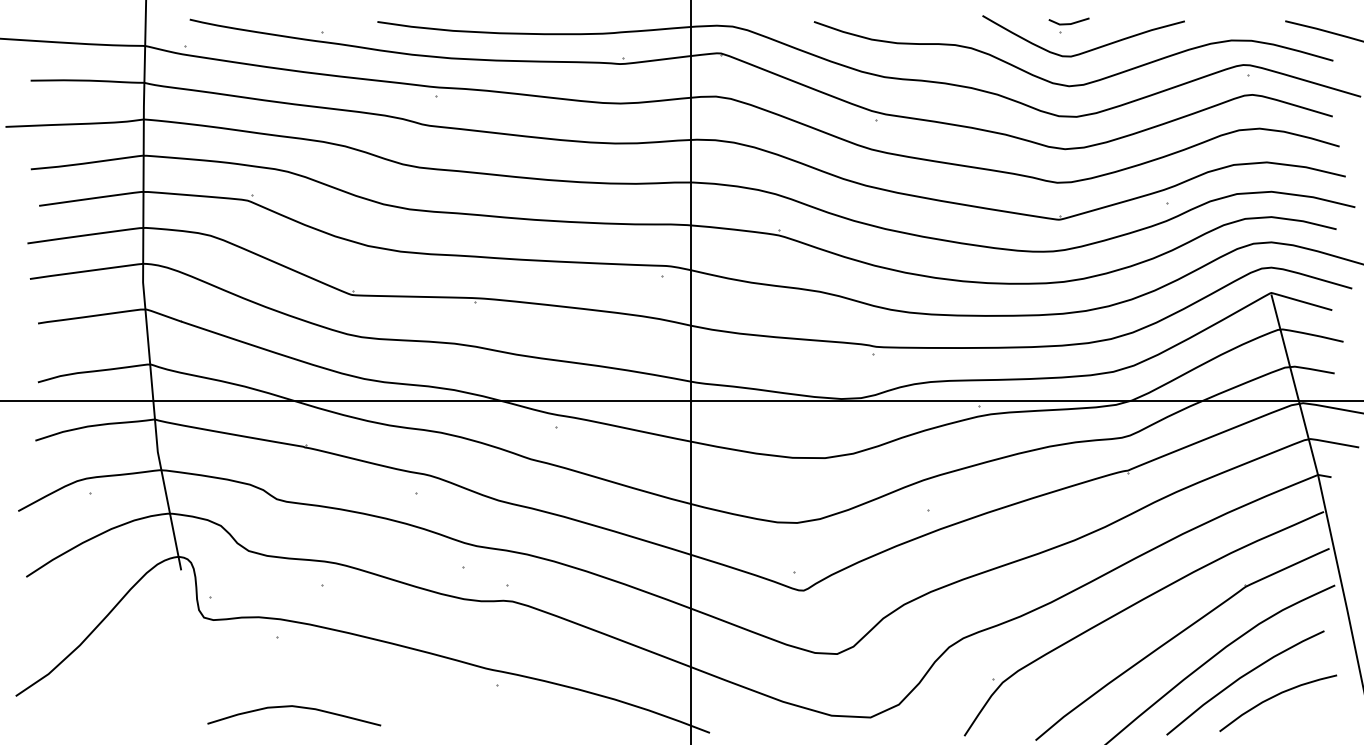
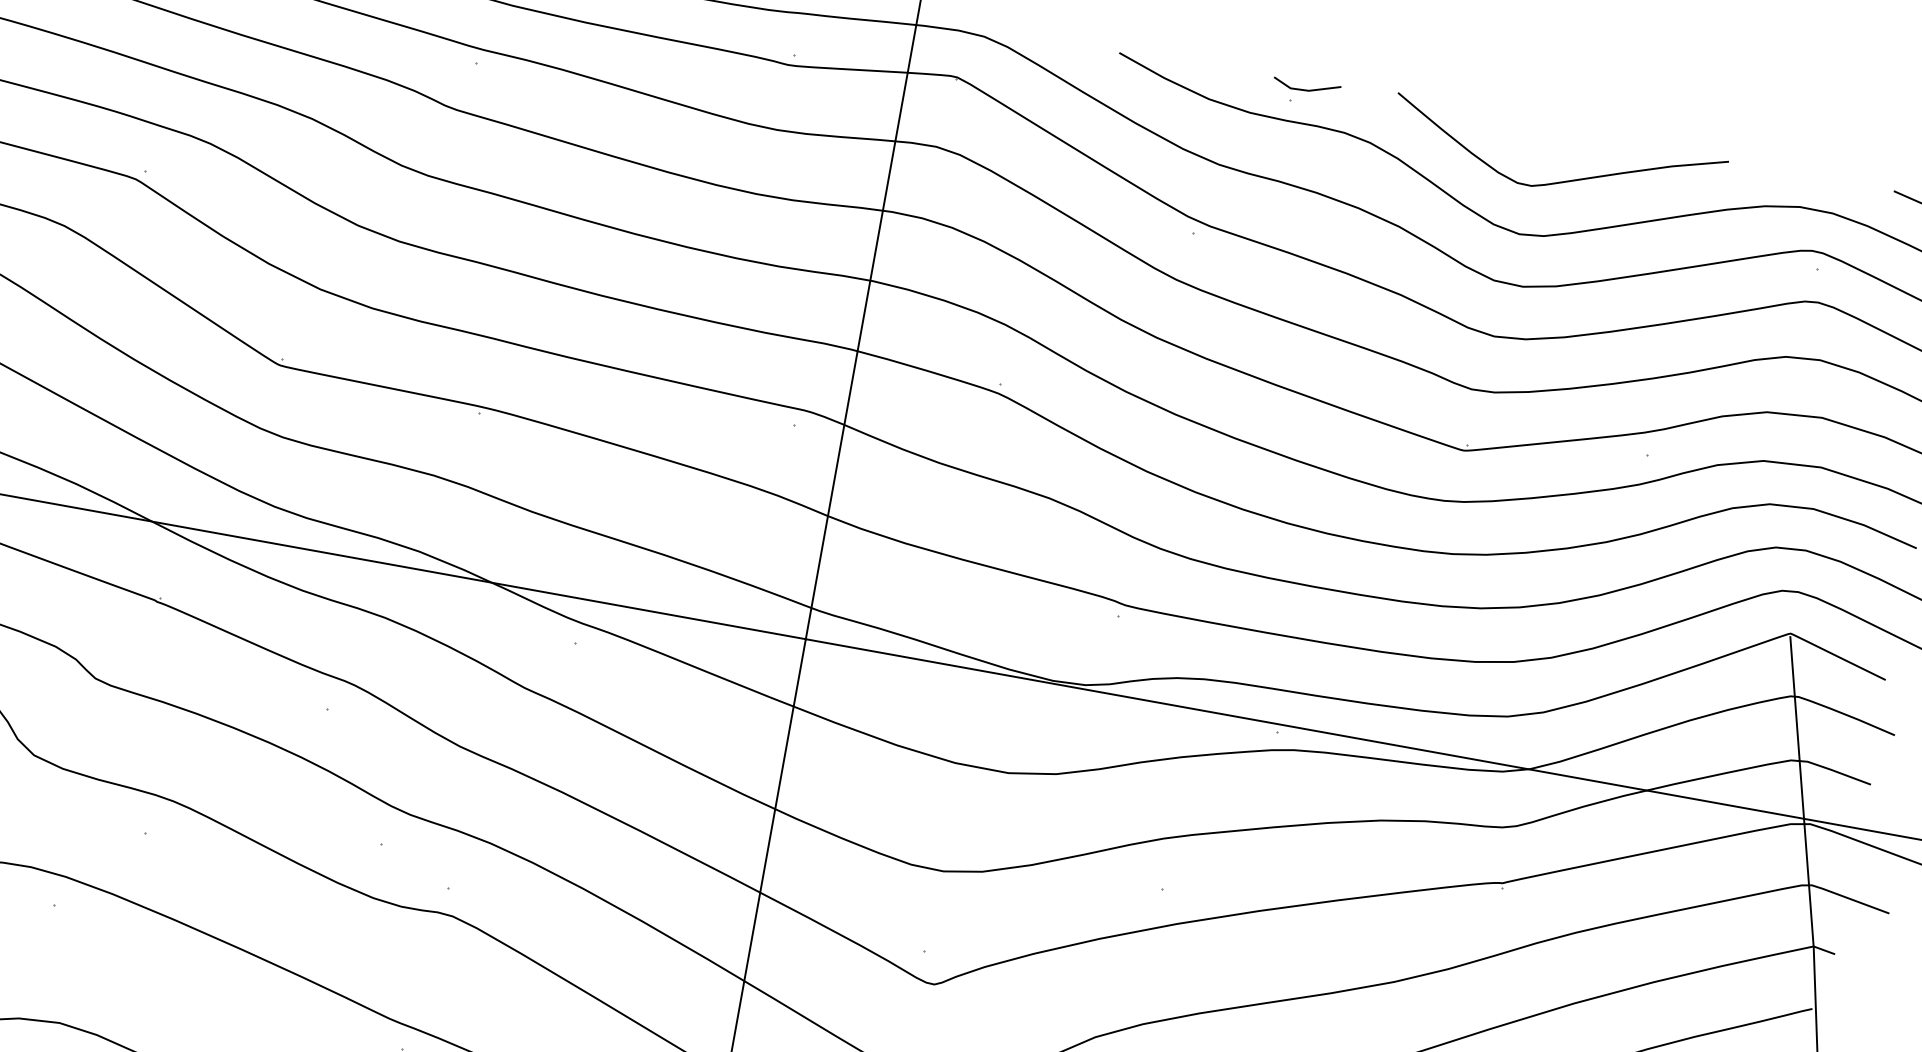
part: (1068, 25) -> (1304, 92), moved

